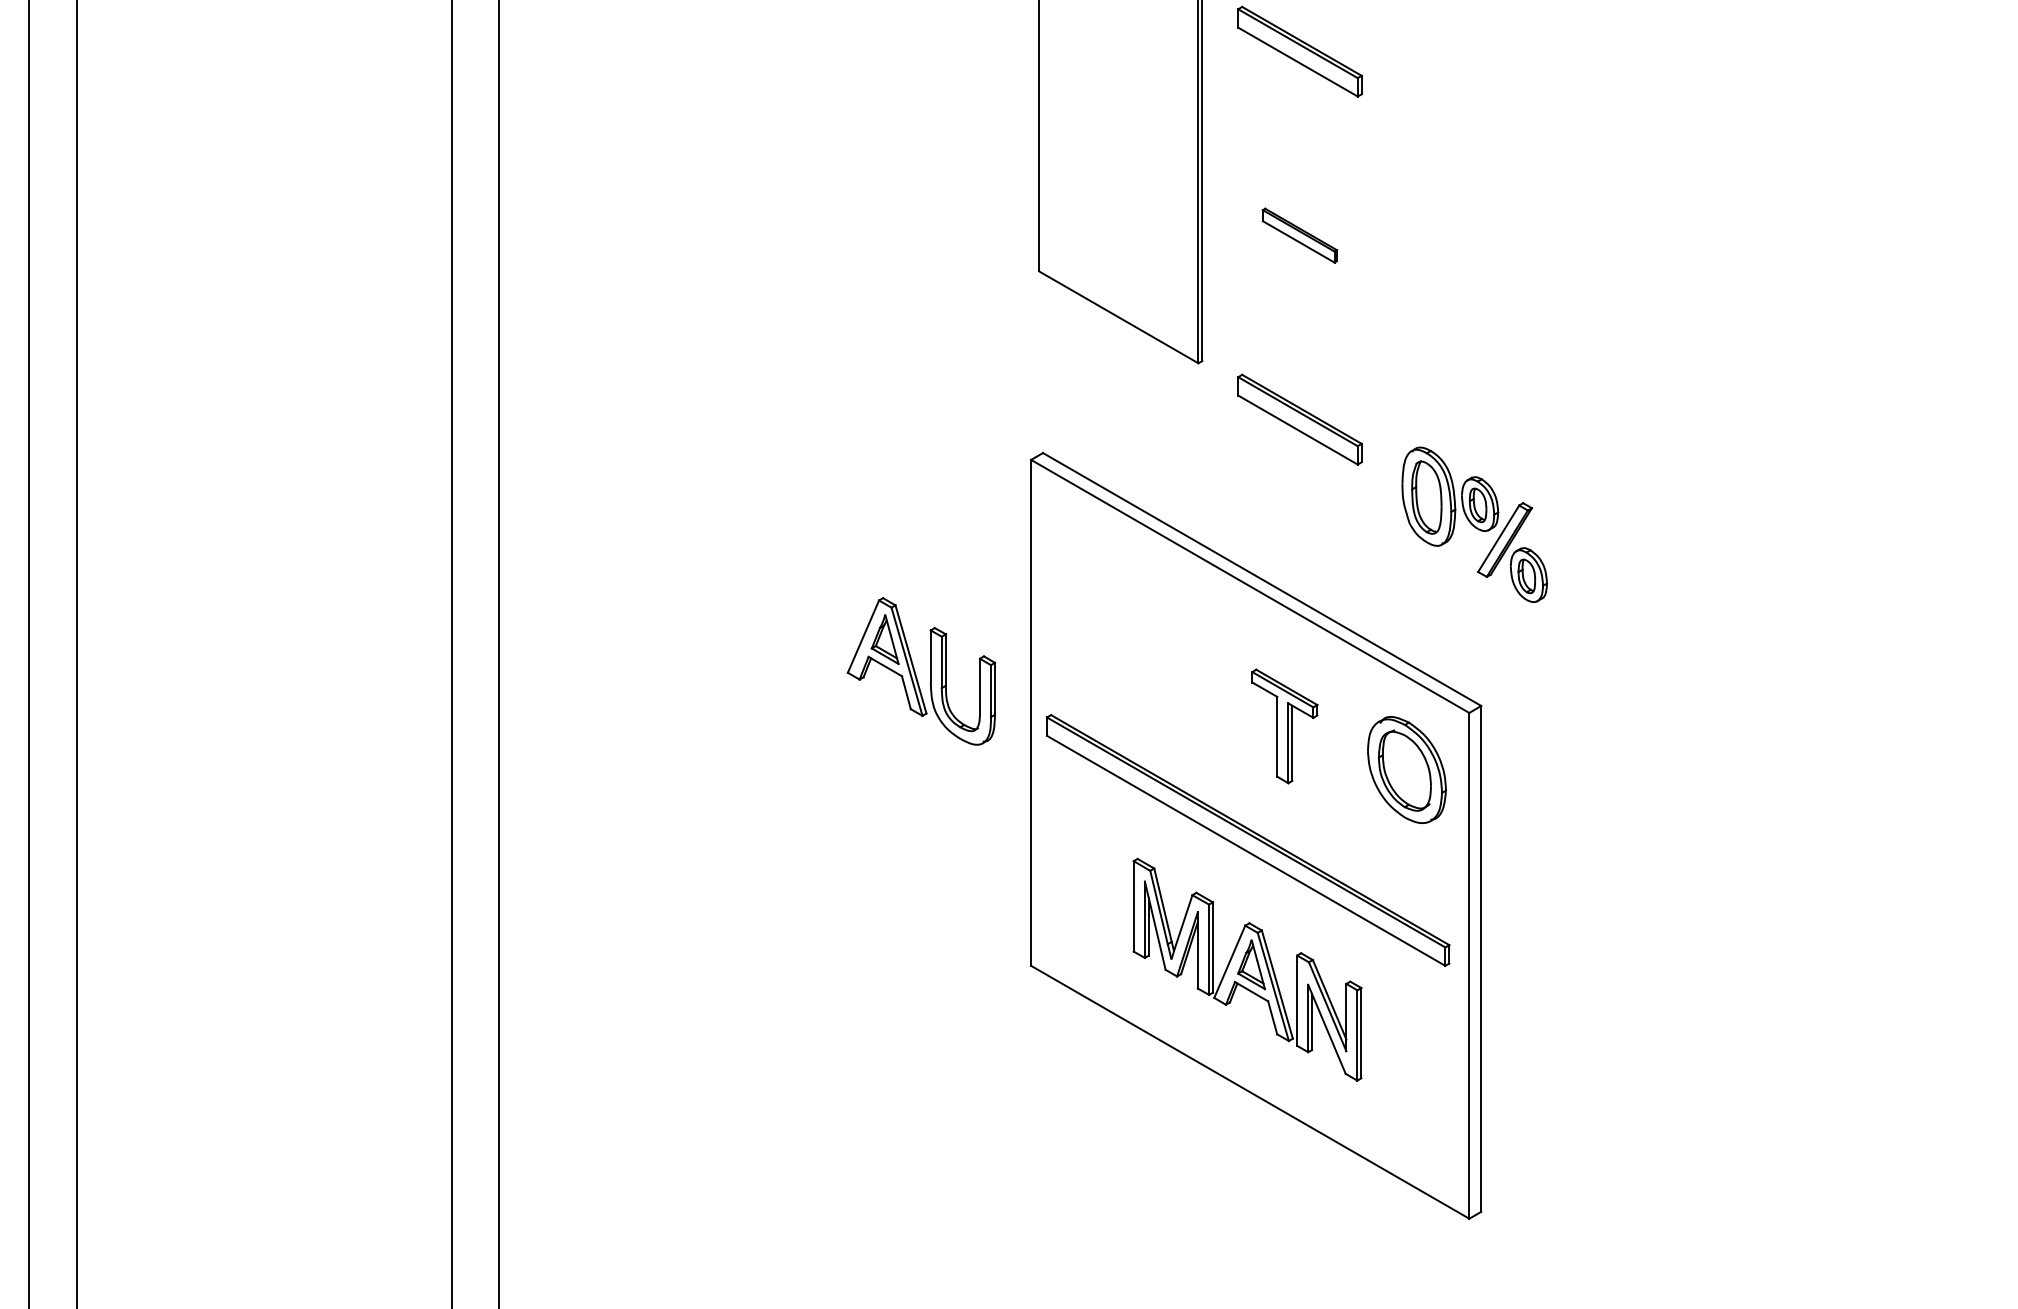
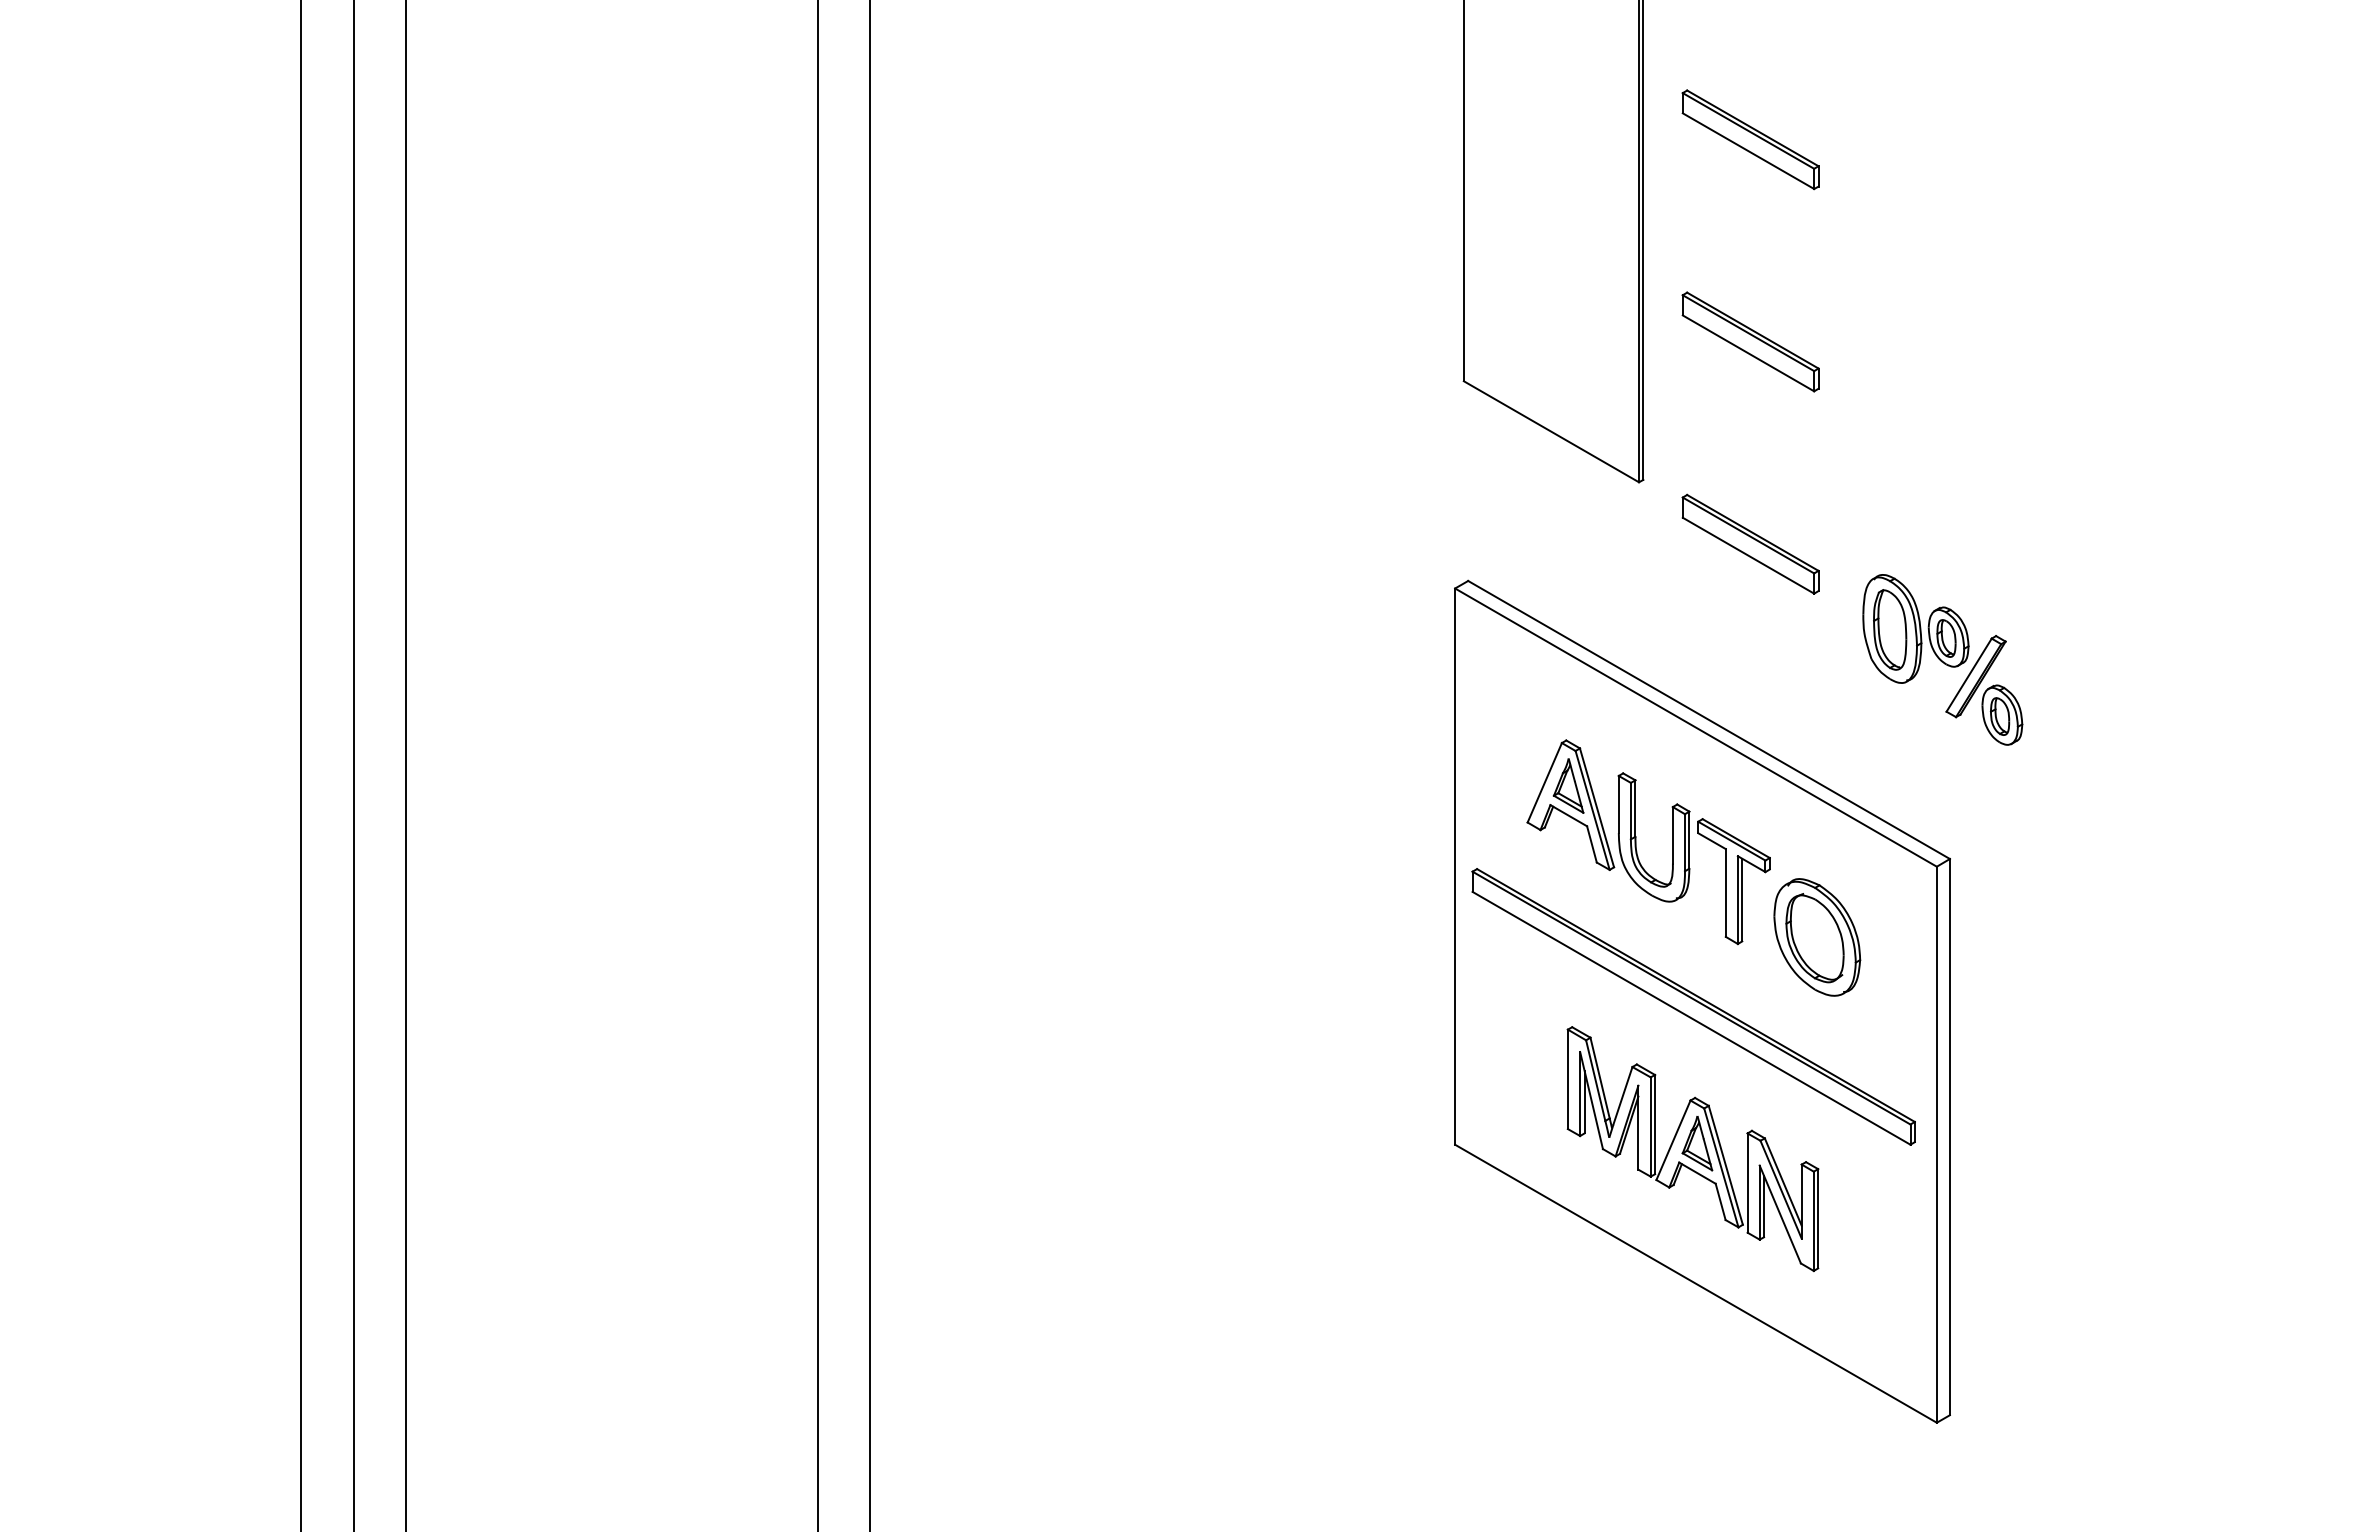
part: (1299, 235) -> (1750, 341), size x1.67
part: (915, 672) -> (1602, 822), moved
part: (1407, 770) -> (1817, 937), moved

